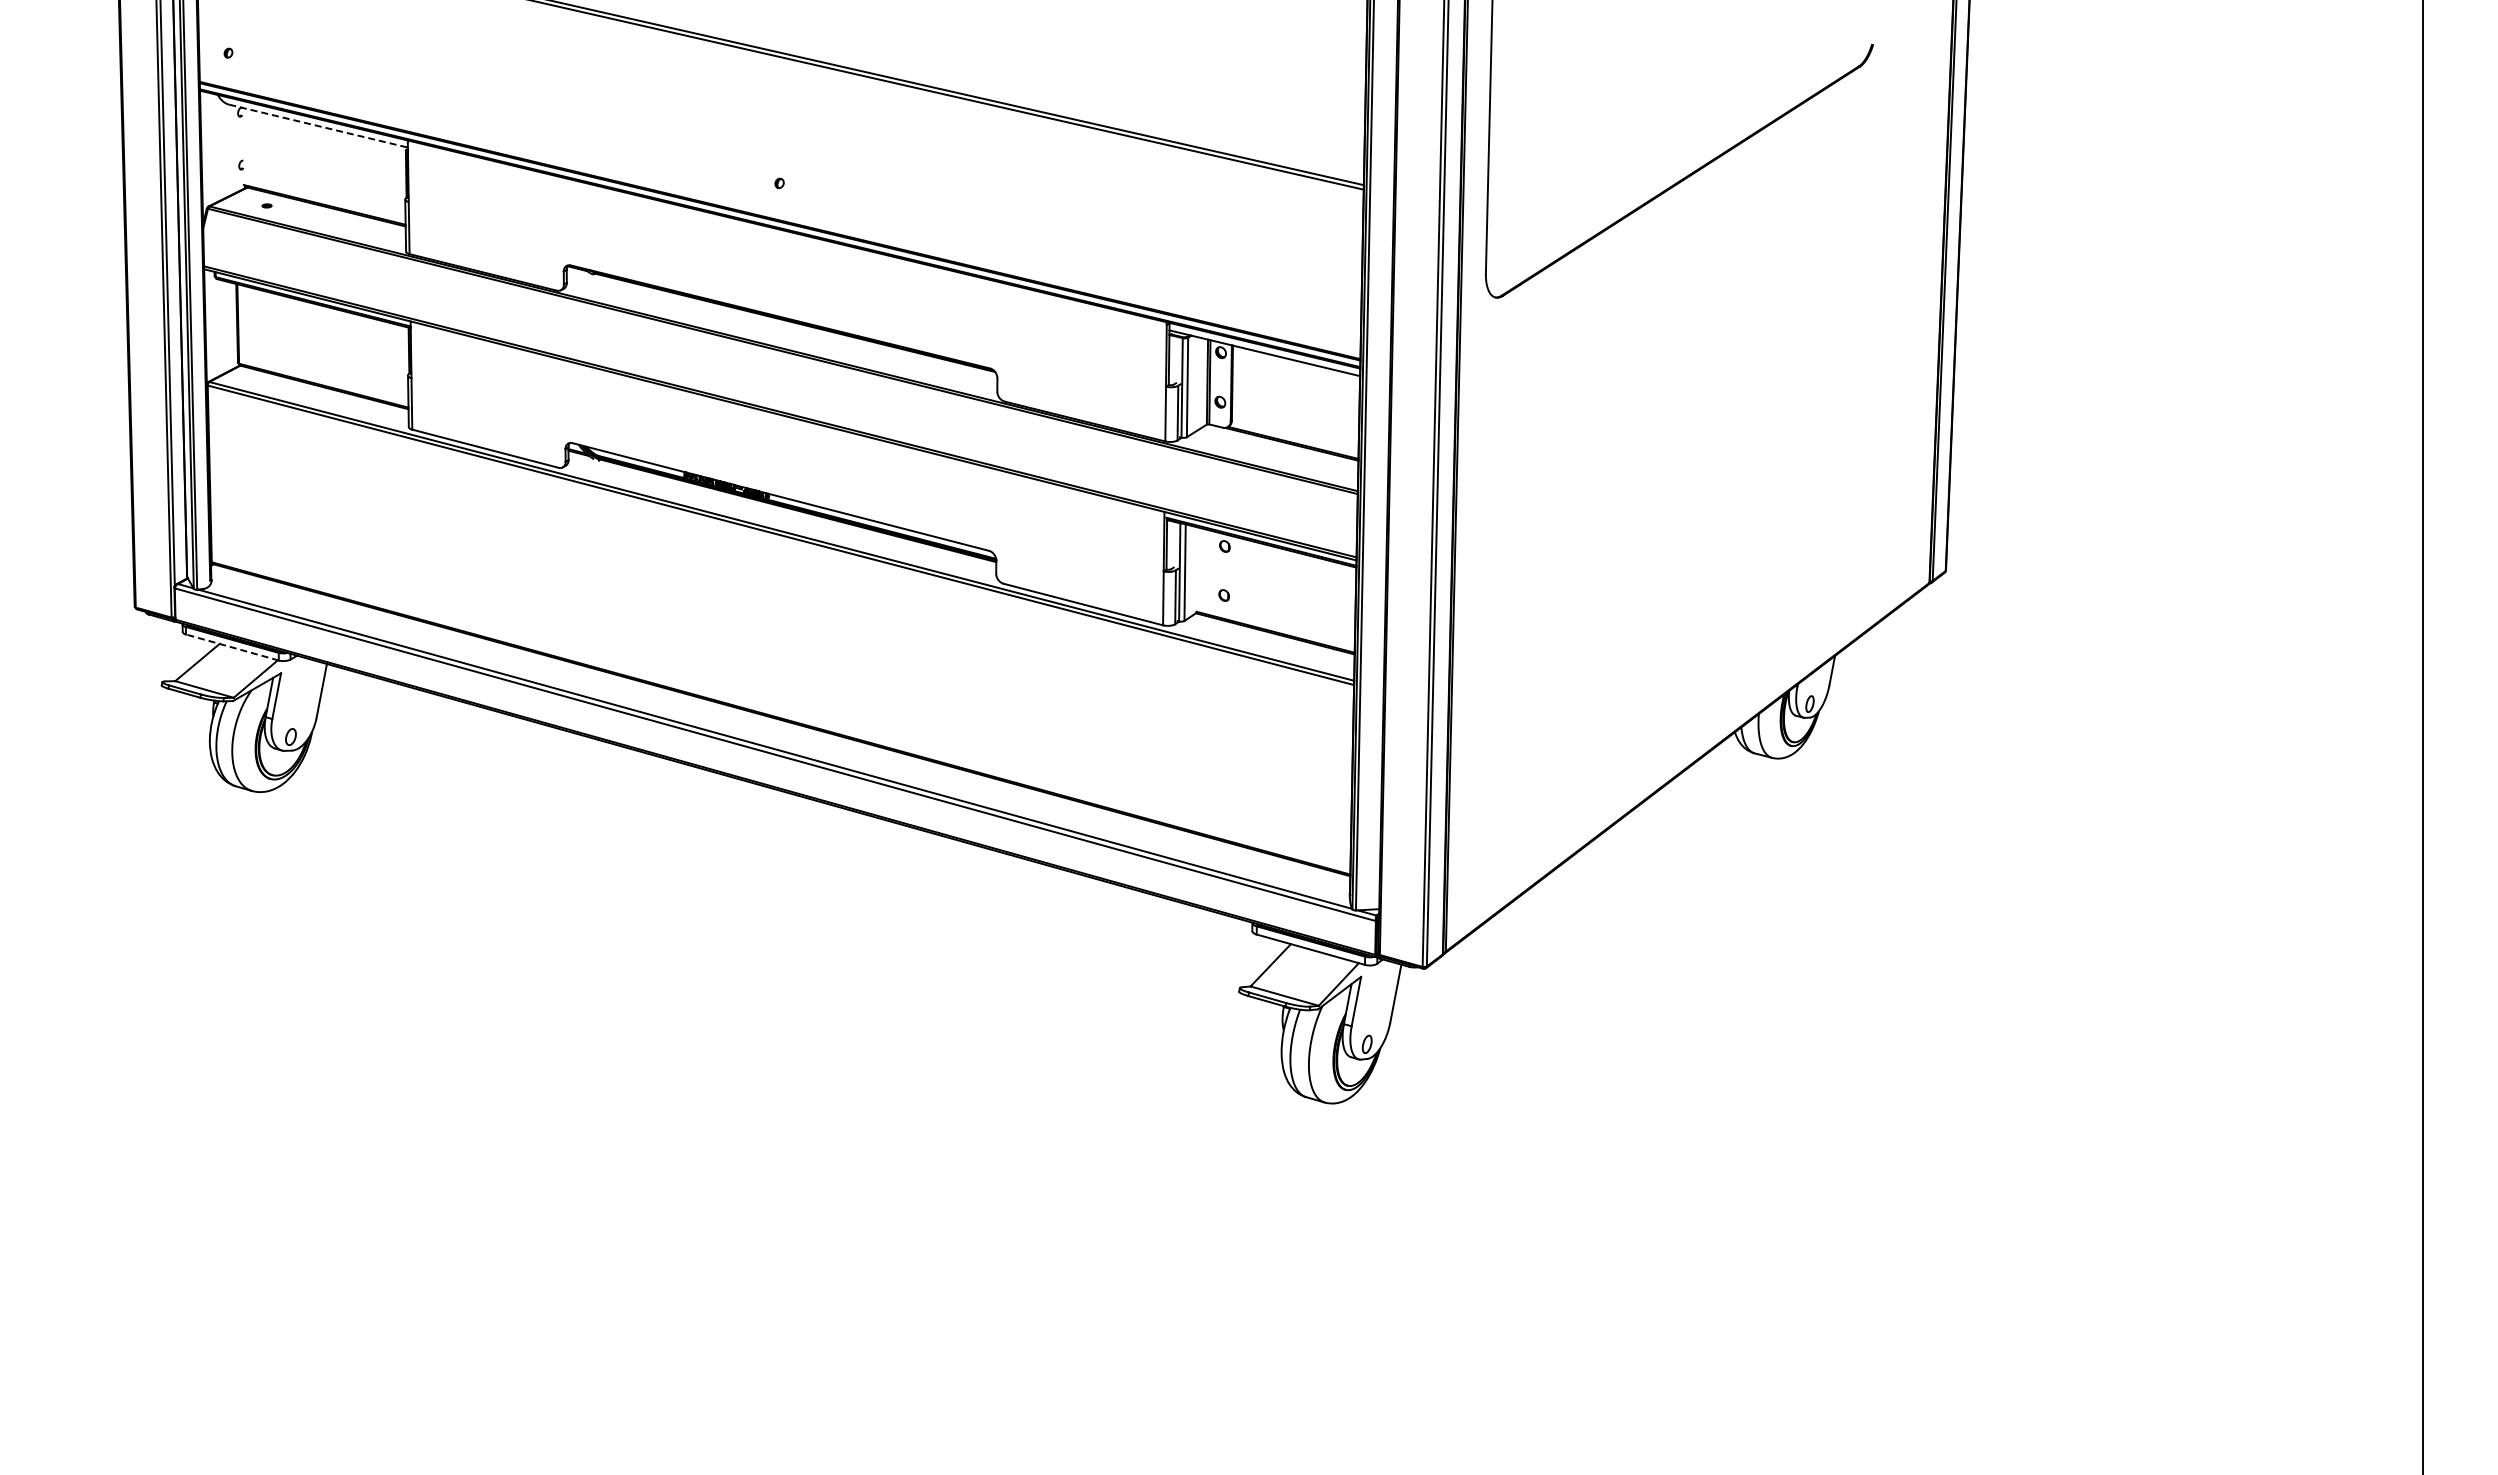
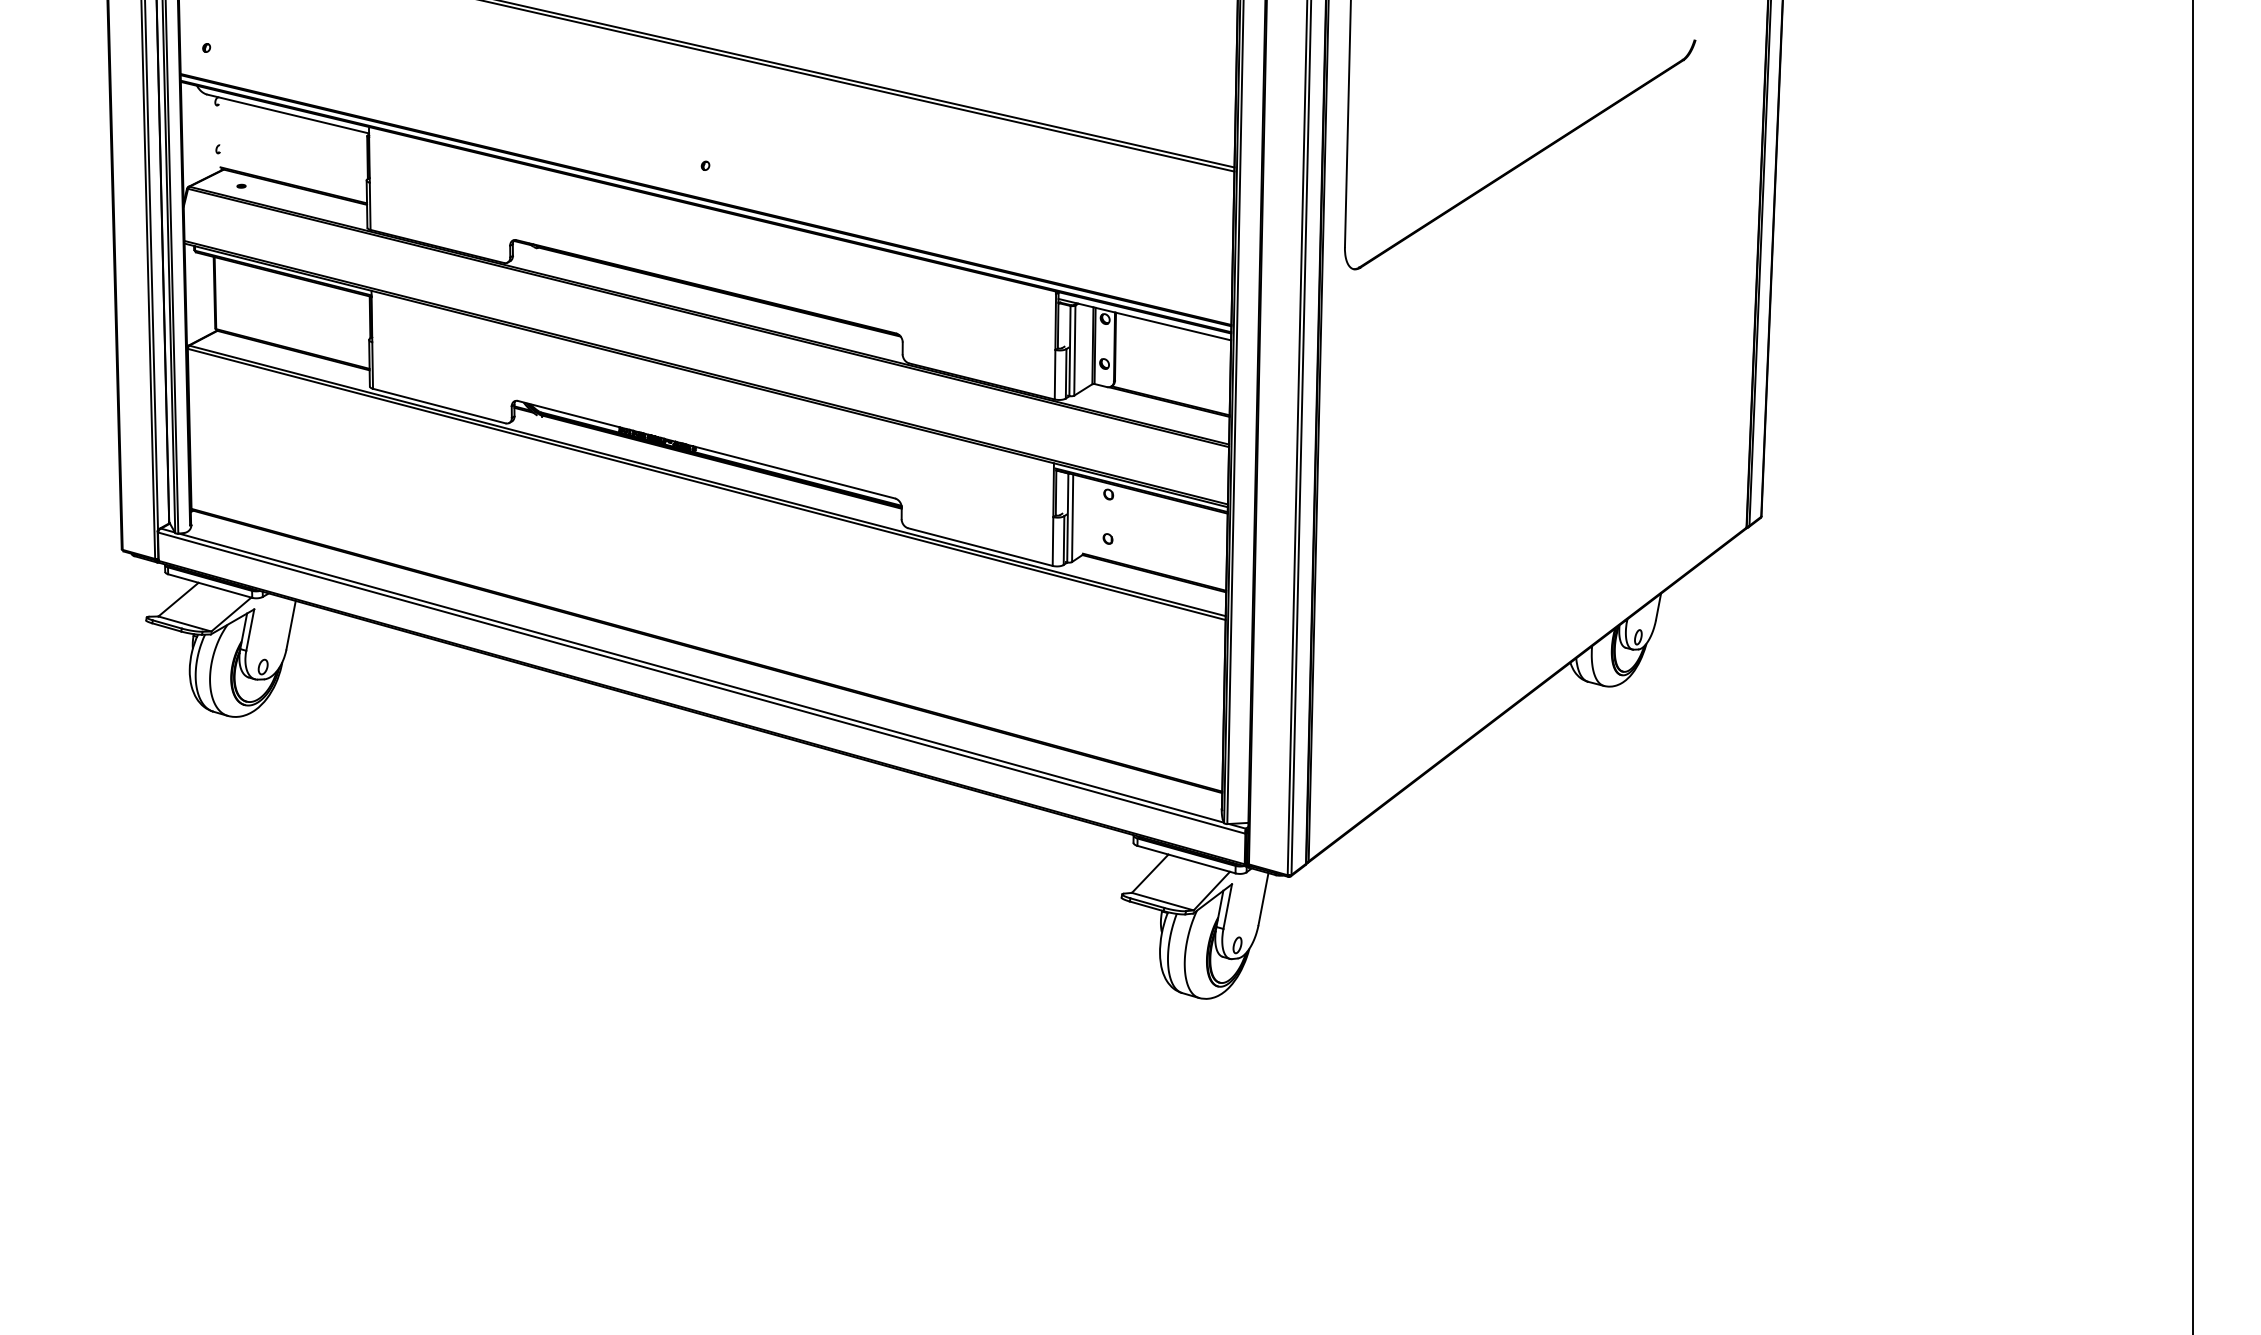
line: (318, 126) -> (288, 114), dashed -> solid
line: (231, 647) -> (209, 586), dashed -> solid

